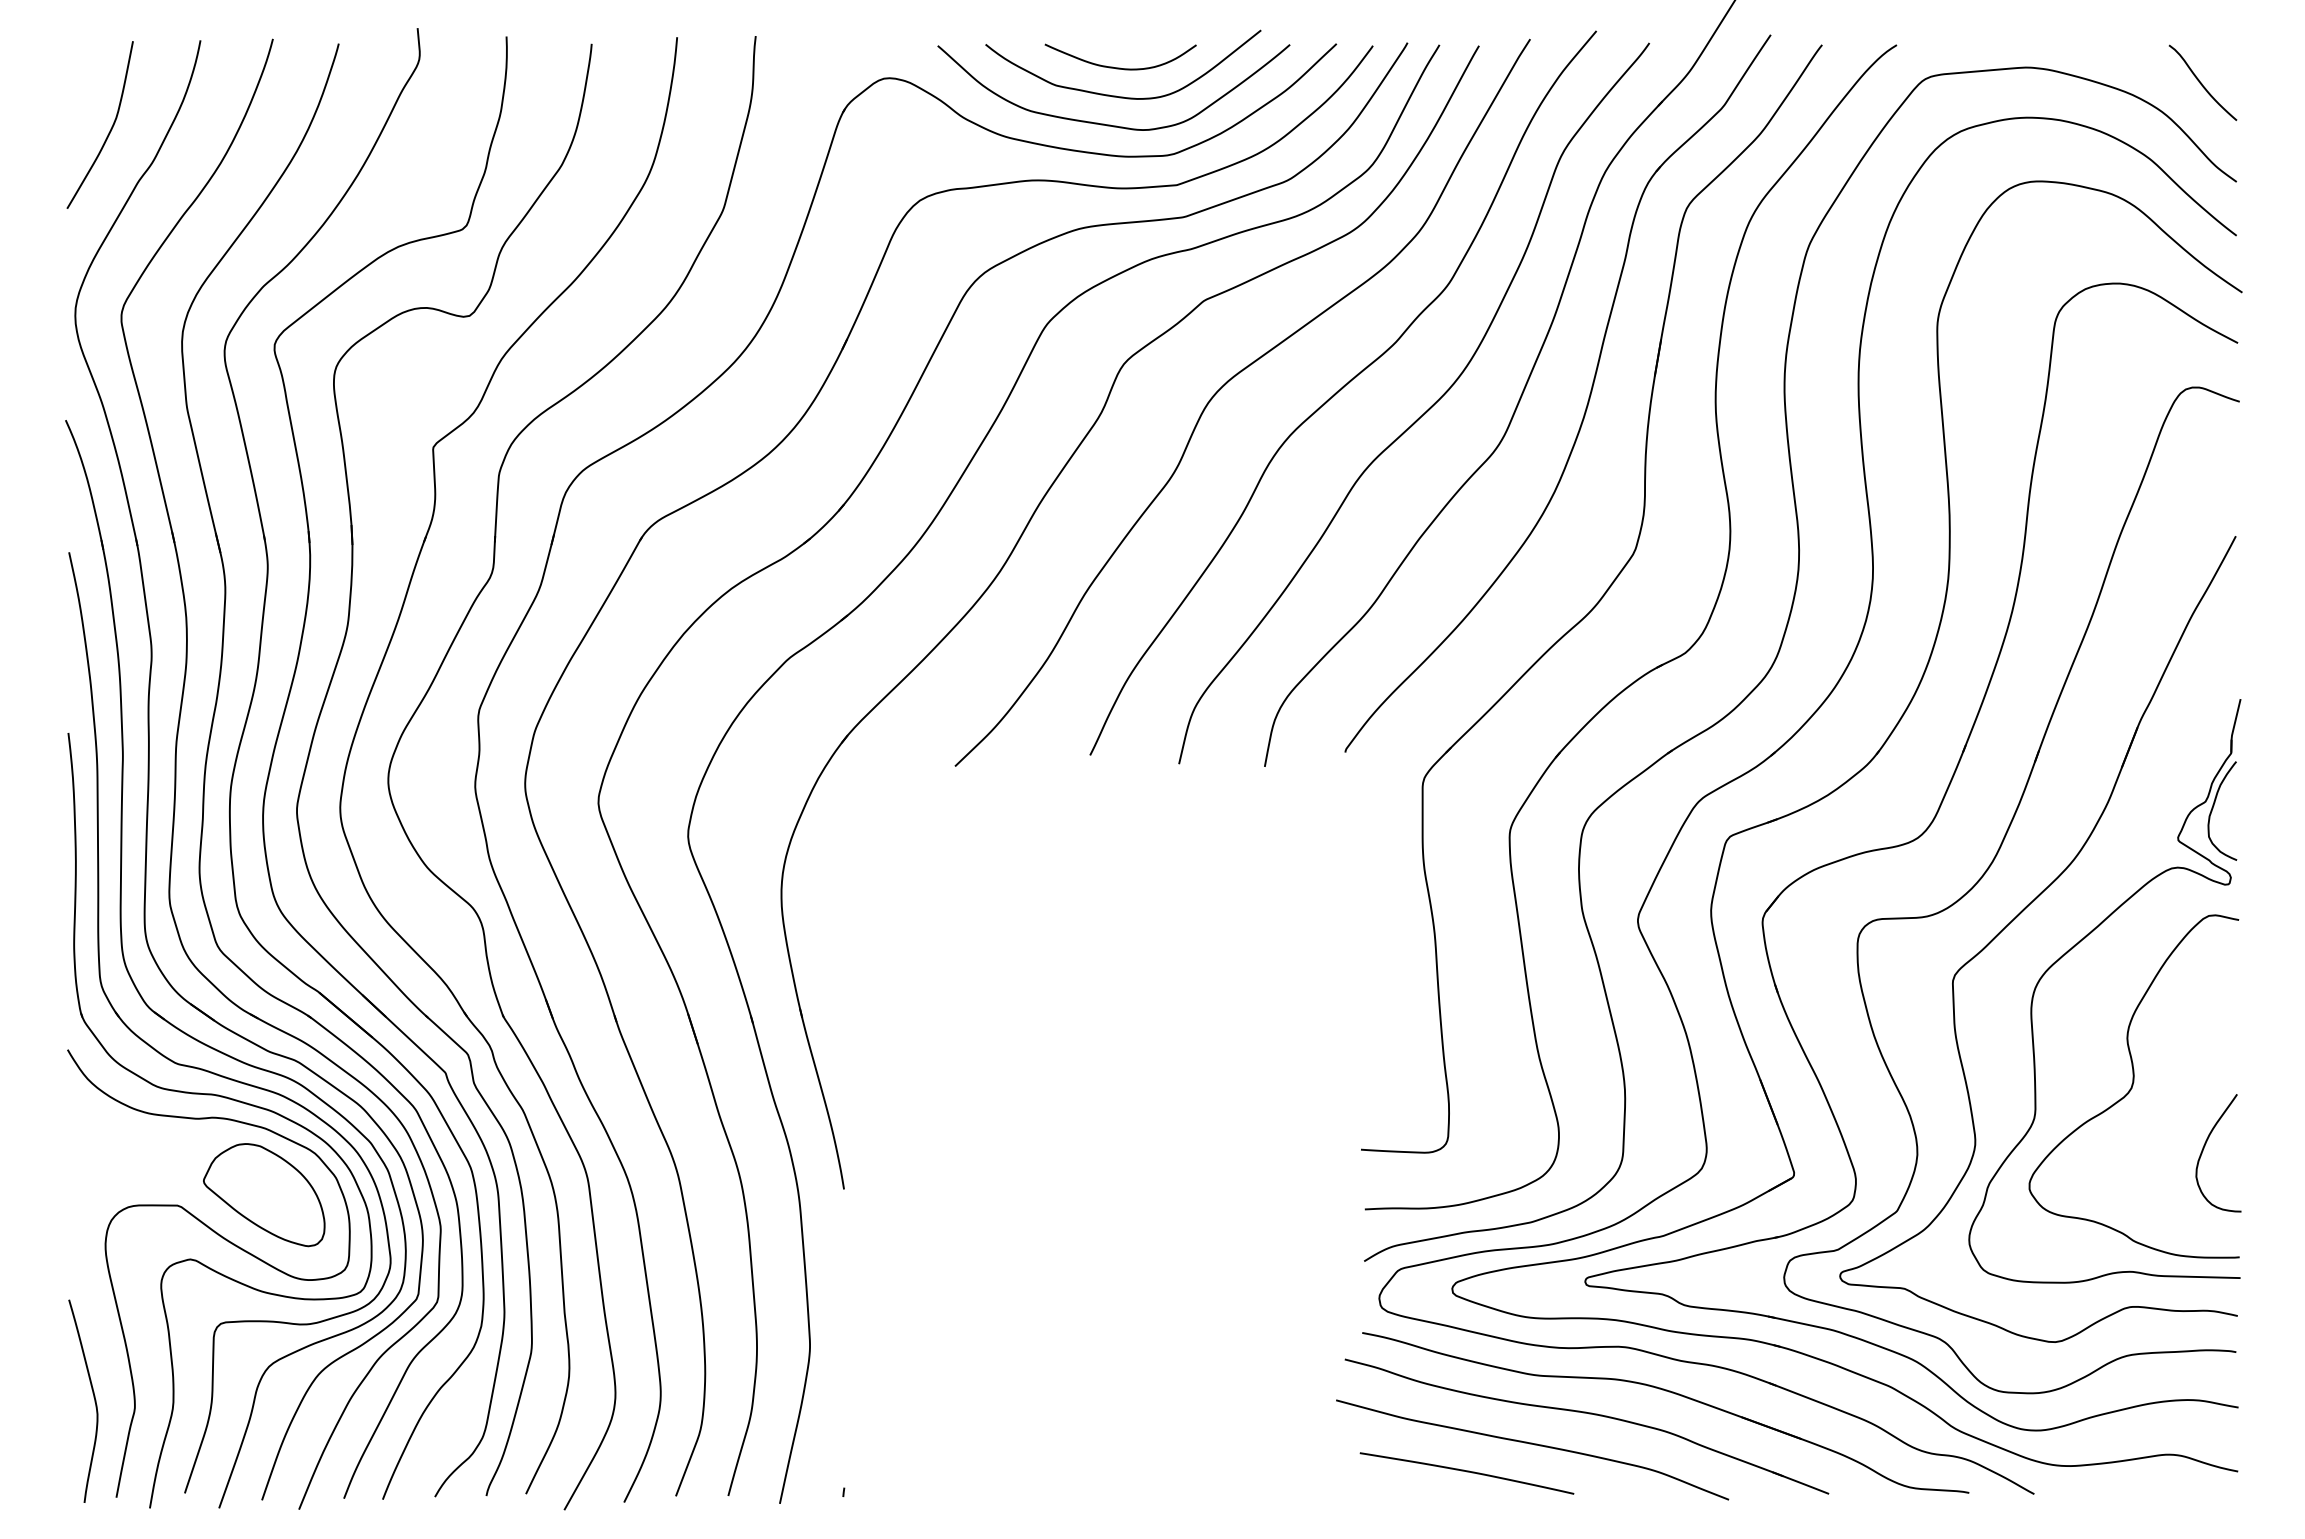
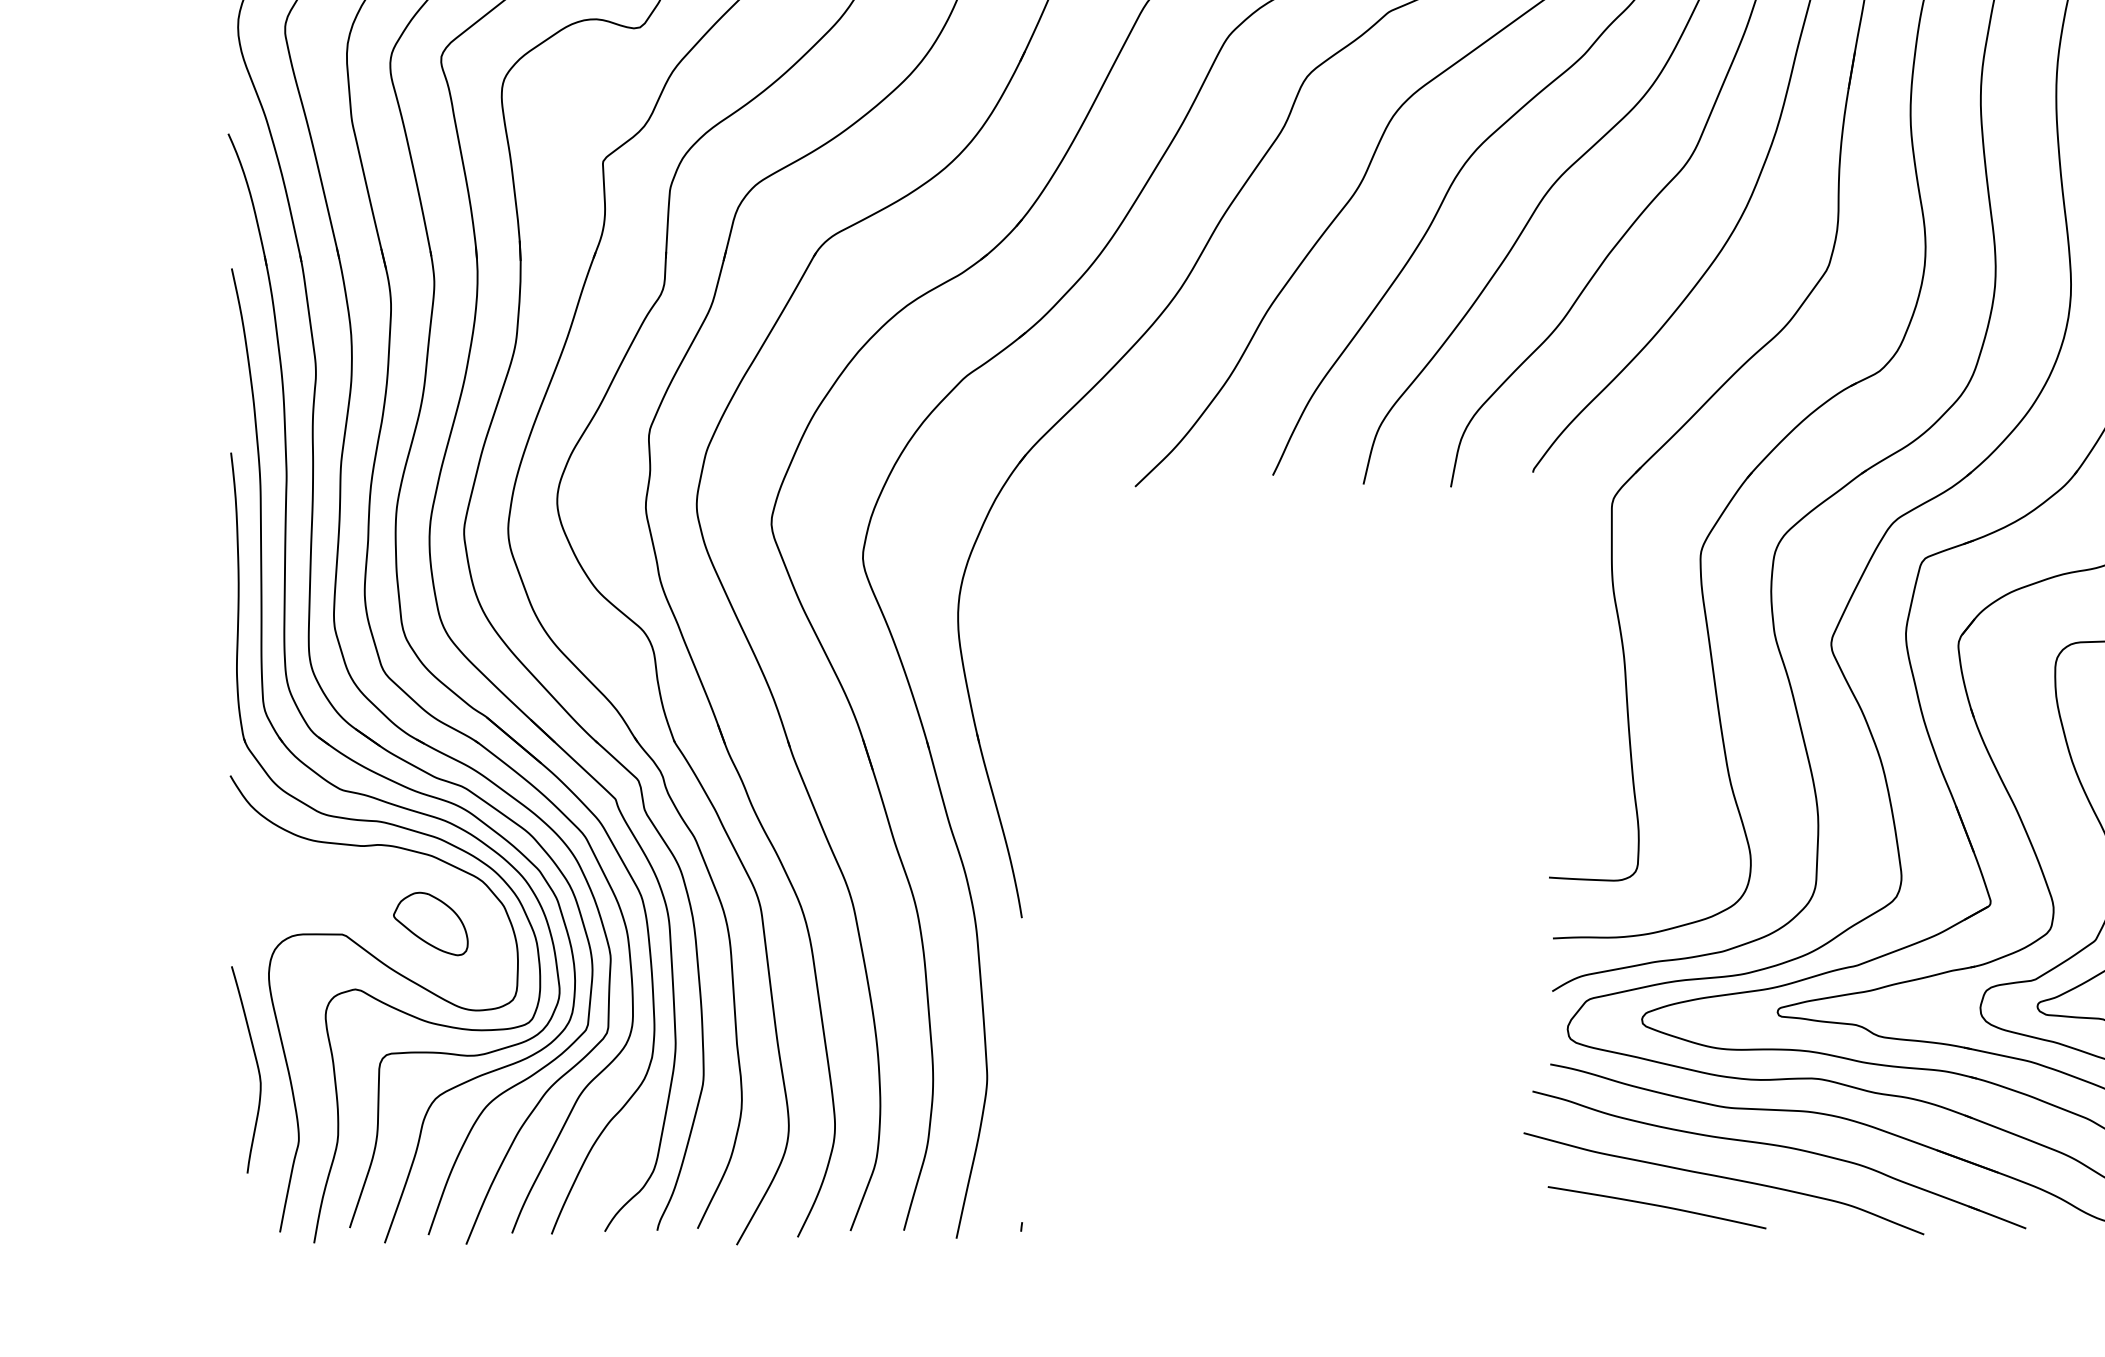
part: (264, 1195) -> (431, 924), size x0.6
curve: (93, 1397) -> (256, 1065), moved

